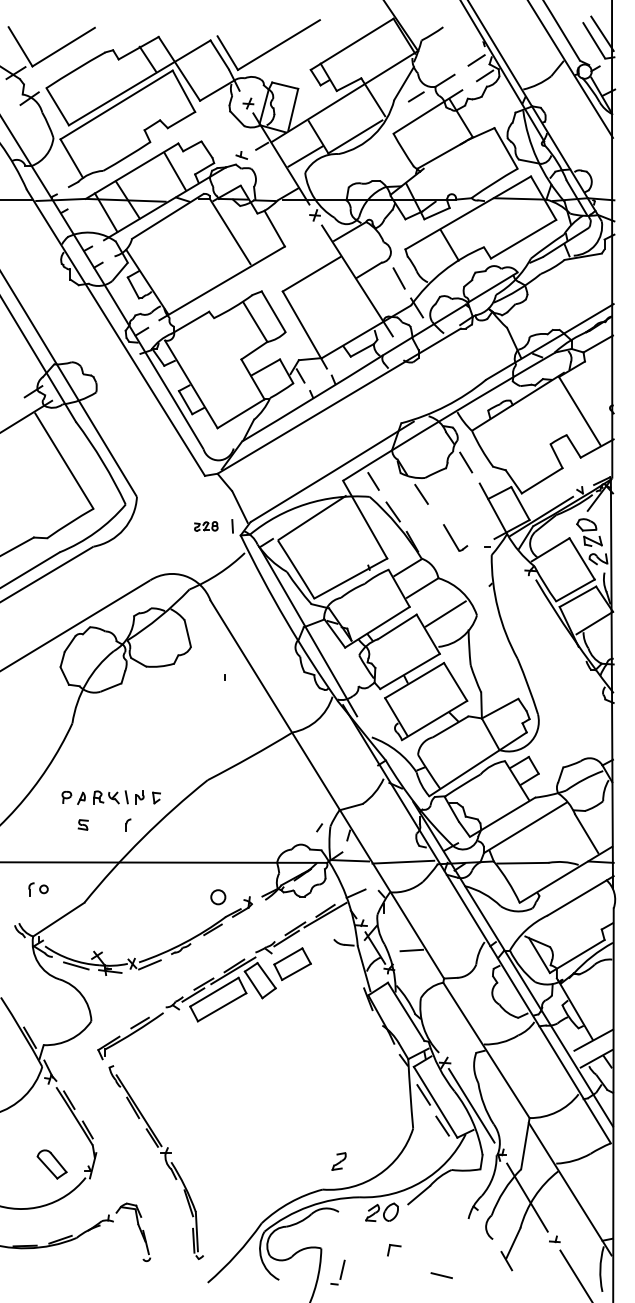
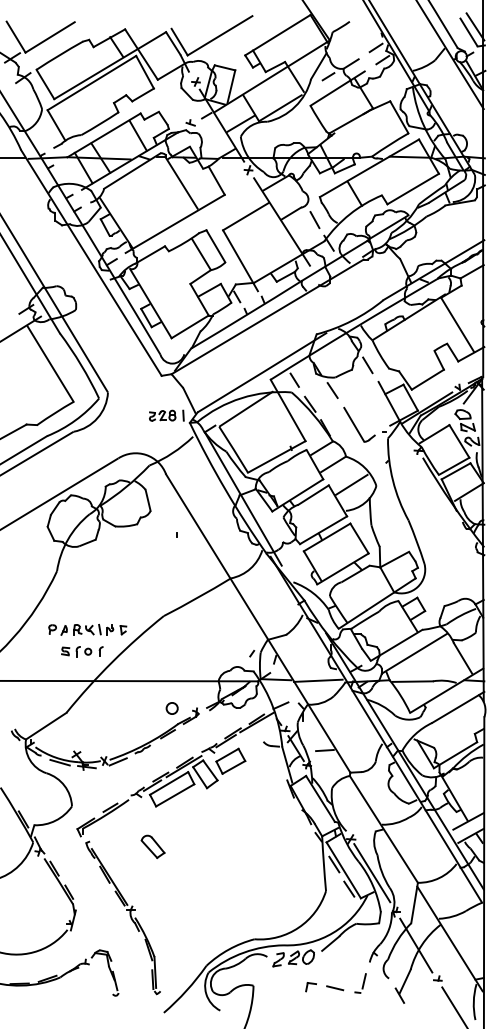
part: (206, 526) -> (162, 415), size x1.43
part: (455, 537) -> (359, 424), size x1.67
part: (38, 889) -> (83, 651), moved
part: (338, 1161) -> (278, 959), moved
part: (51, 1164) -> (152, 846), moved
part: (337, 1272) -> (360, 983), moved
line: (441, 1275) -> (334, 988), moved

